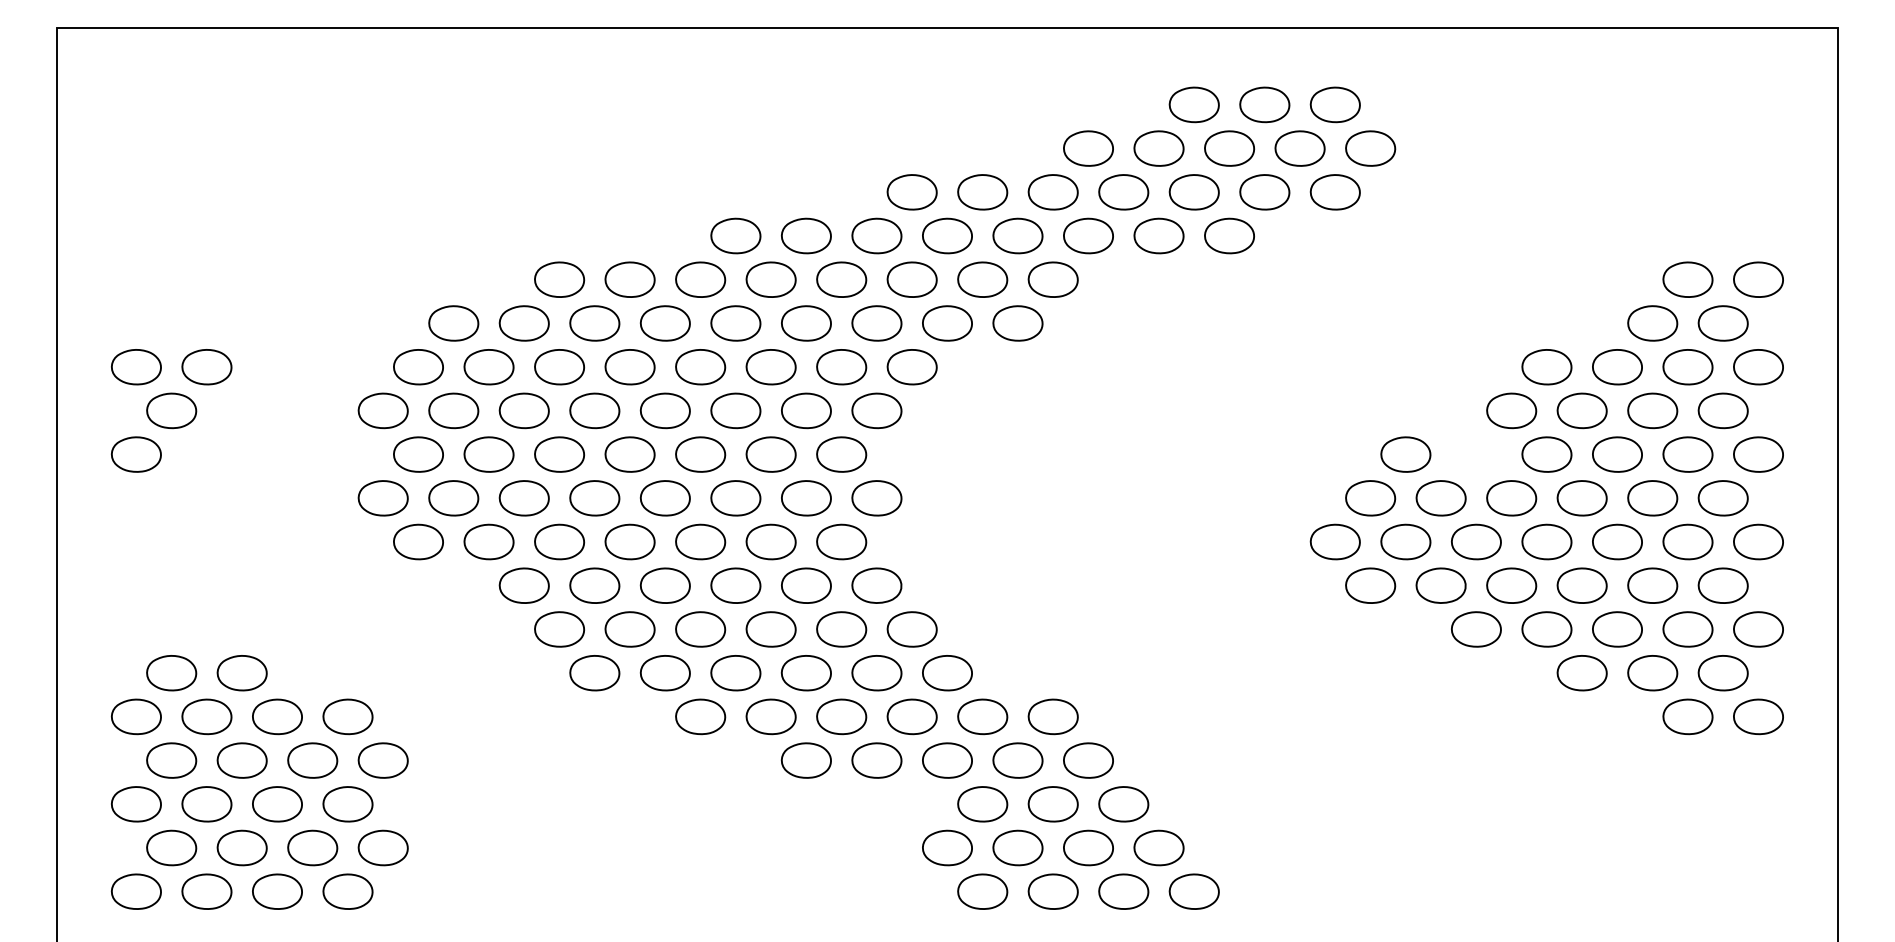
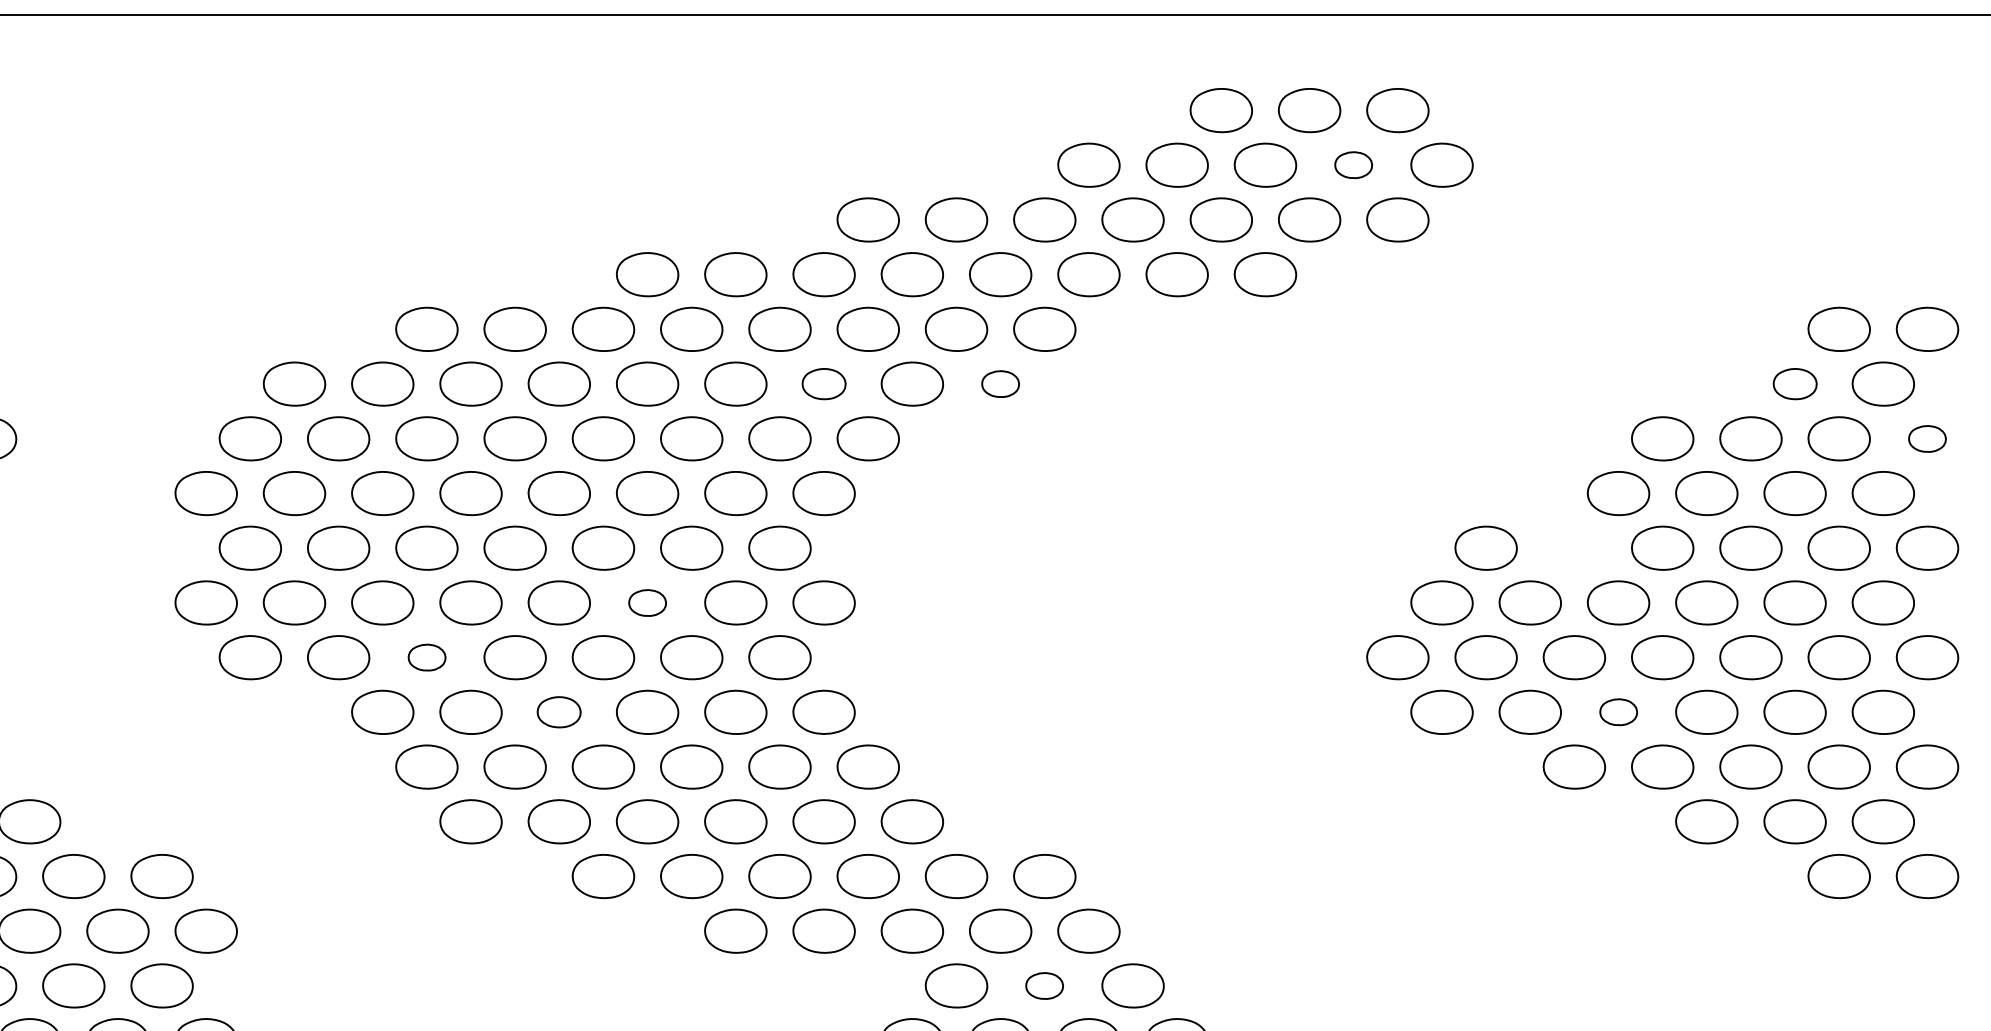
part: (1299, 148) -> (1352, 165), size x0.6
part: (876, 323) -> (823, 384), size x0.7
part: (1017, 323) -> (1000, 384), size x0.6
part: (1652, 323) -> (1794, 384), size x0.7
part: (1758, 367) -> (1927, 439), size x0.6
part: (735, 498) -> (647, 603), size x0.6
part: (559, 541) -> (426, 656), size x0.6
part: (664, 585) -> (558, 712), size x0.7
part: (1511, 585) -> (1618, 712), size x0.6
part: (1052, 804) -> (1043, 986), size x0.6

